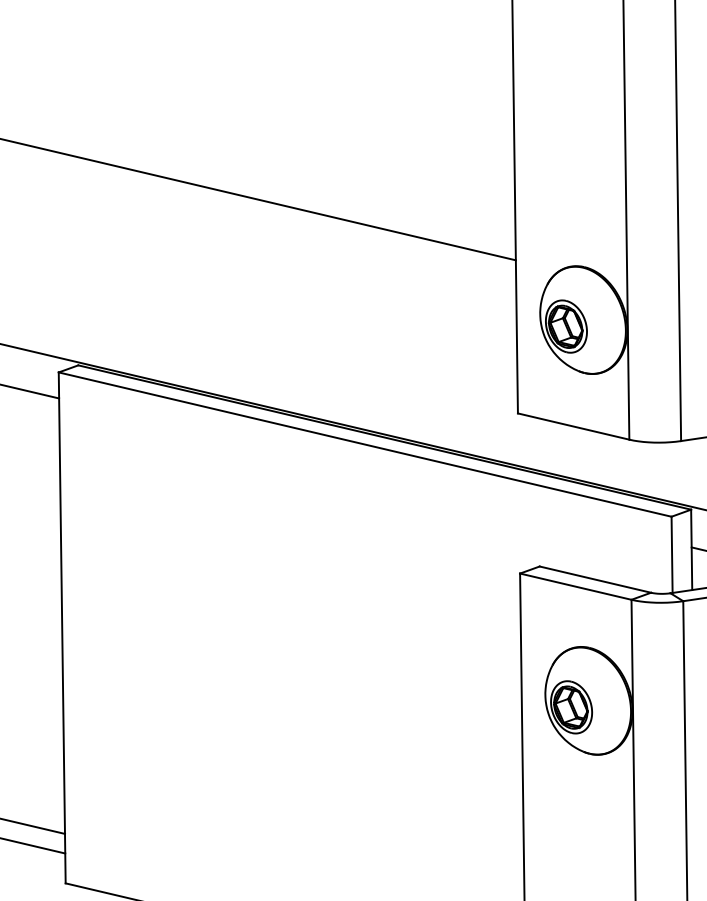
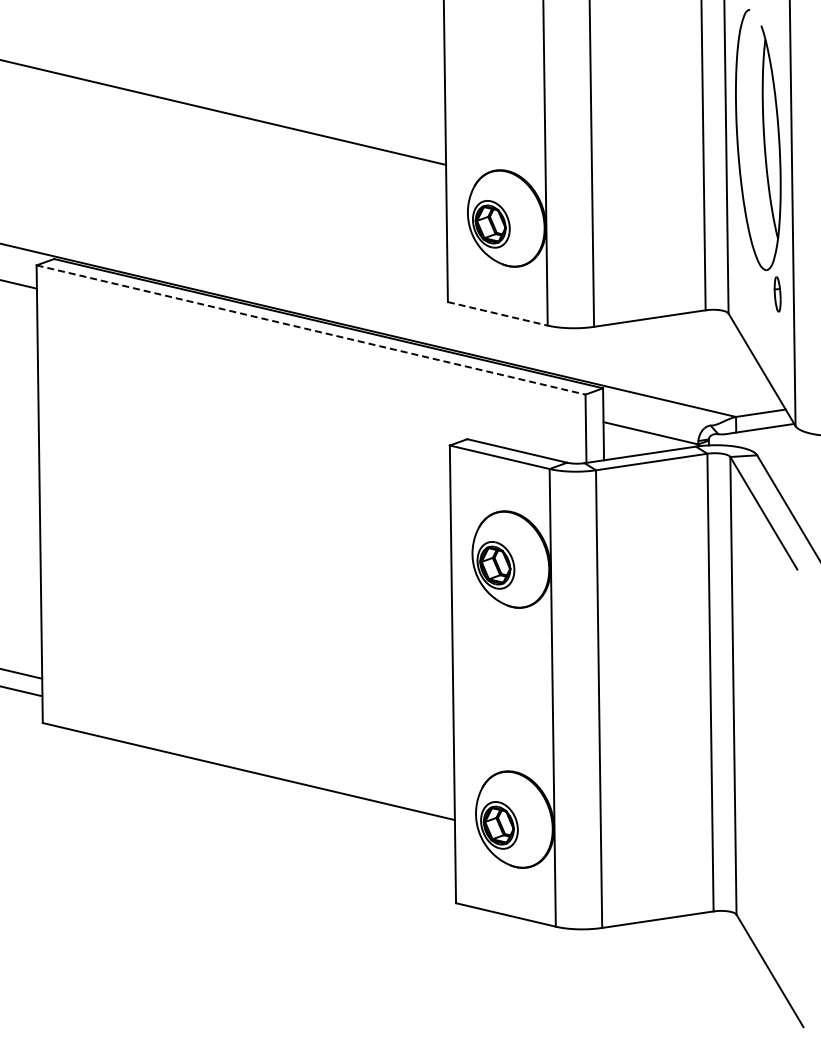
line: (574, 426) -> (498, 313), solid -> dashed
line: (365, 445) -> (311, 330), solid -> dashed

